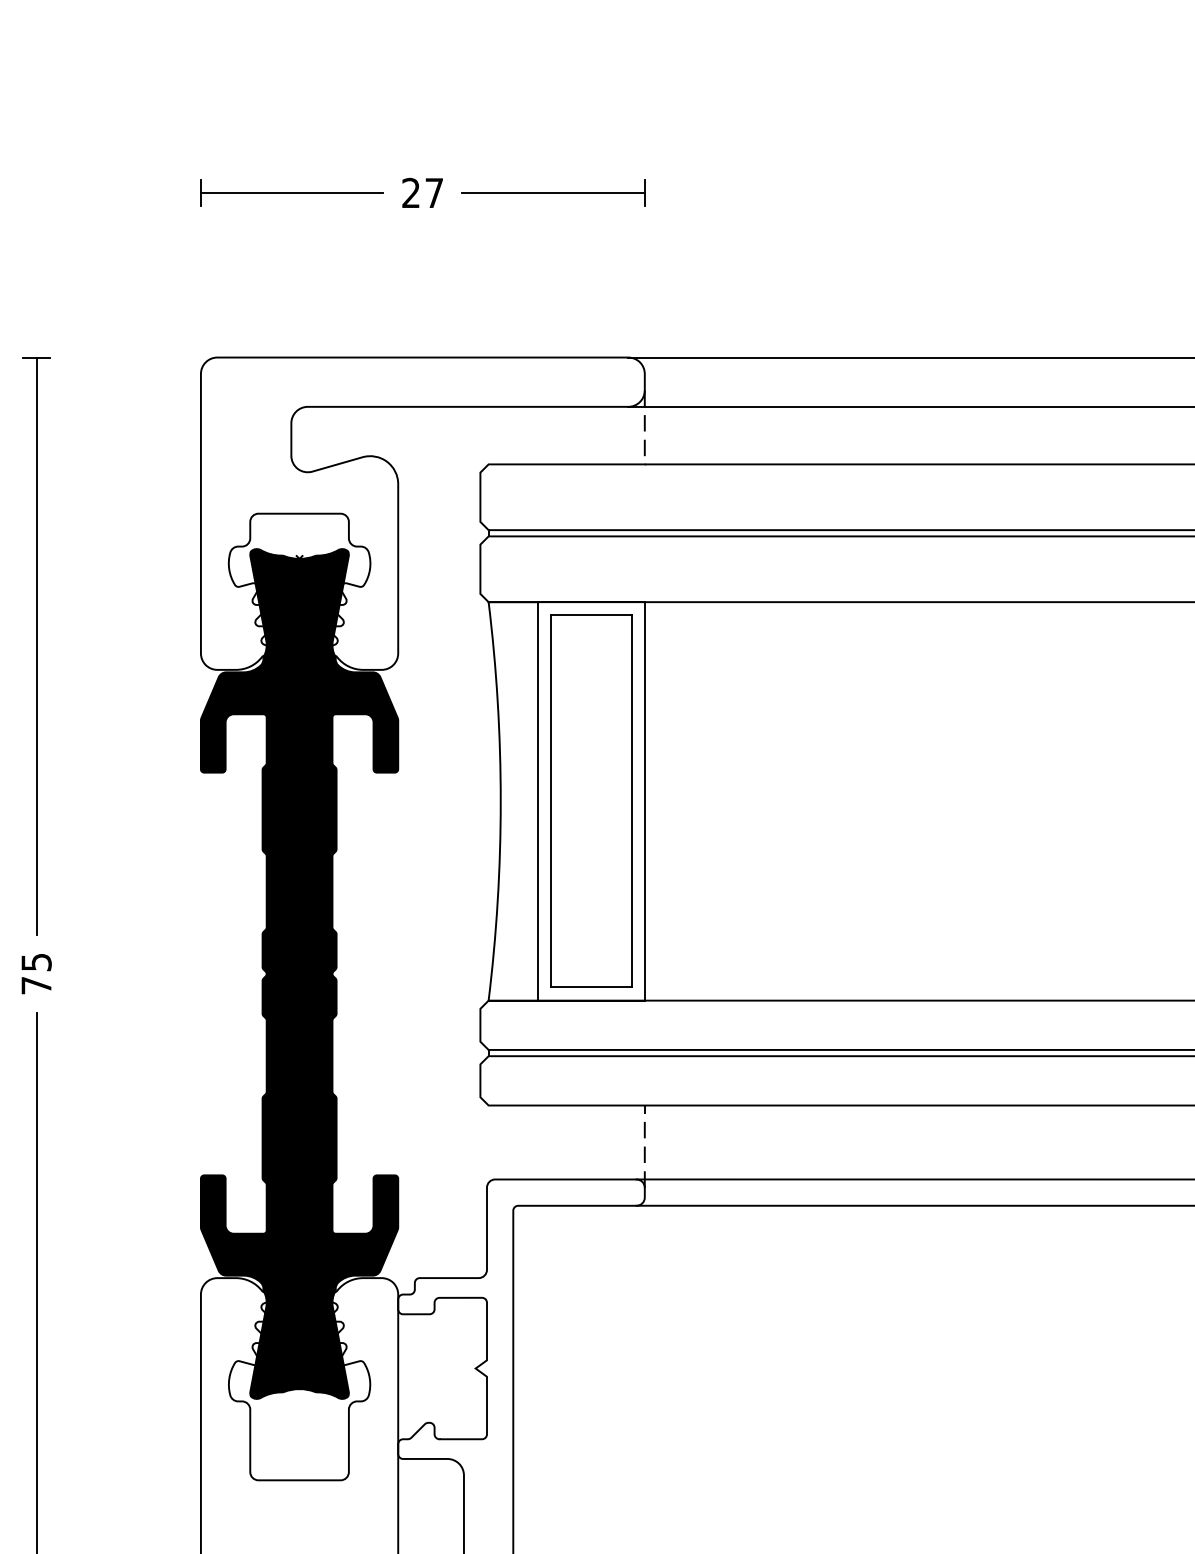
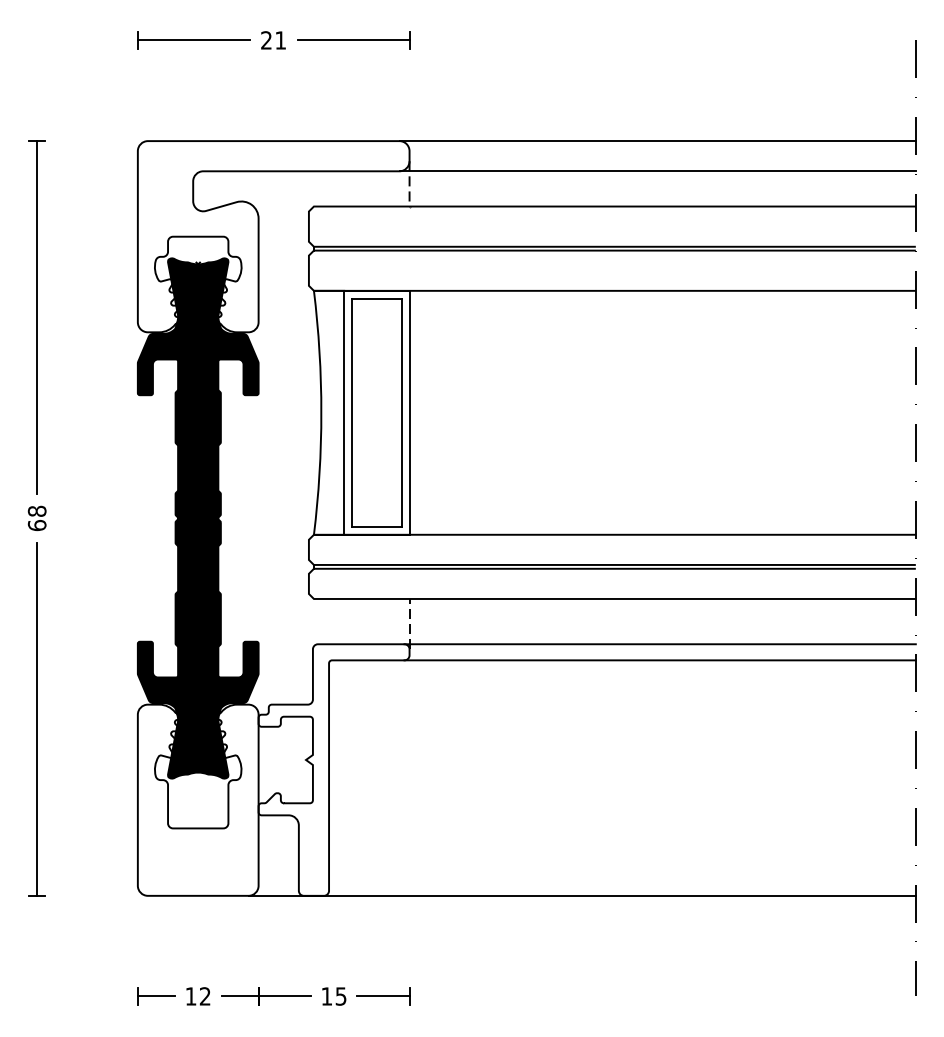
text: (433, 193) -> (280, 40), 27 -> 21
text: (35, 974) -> (36, 518), 75 -> 68

